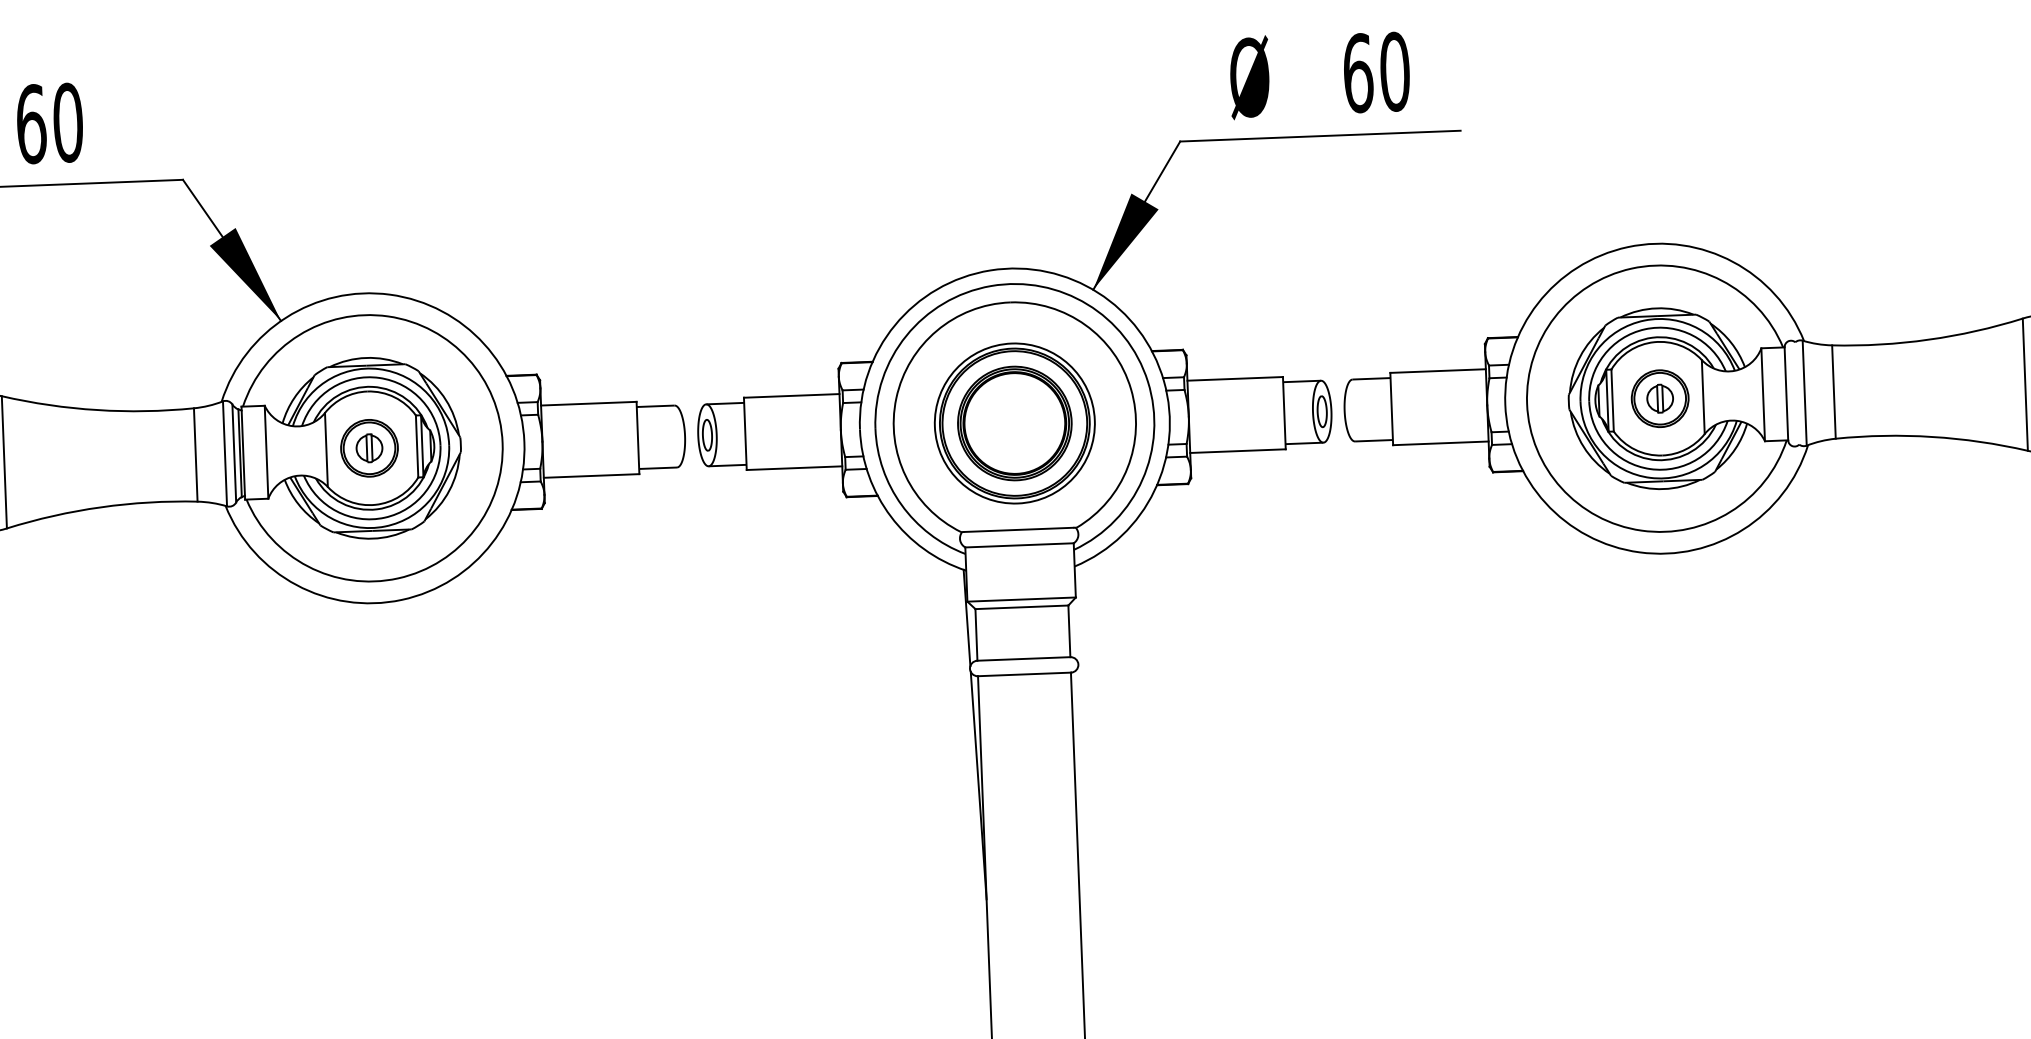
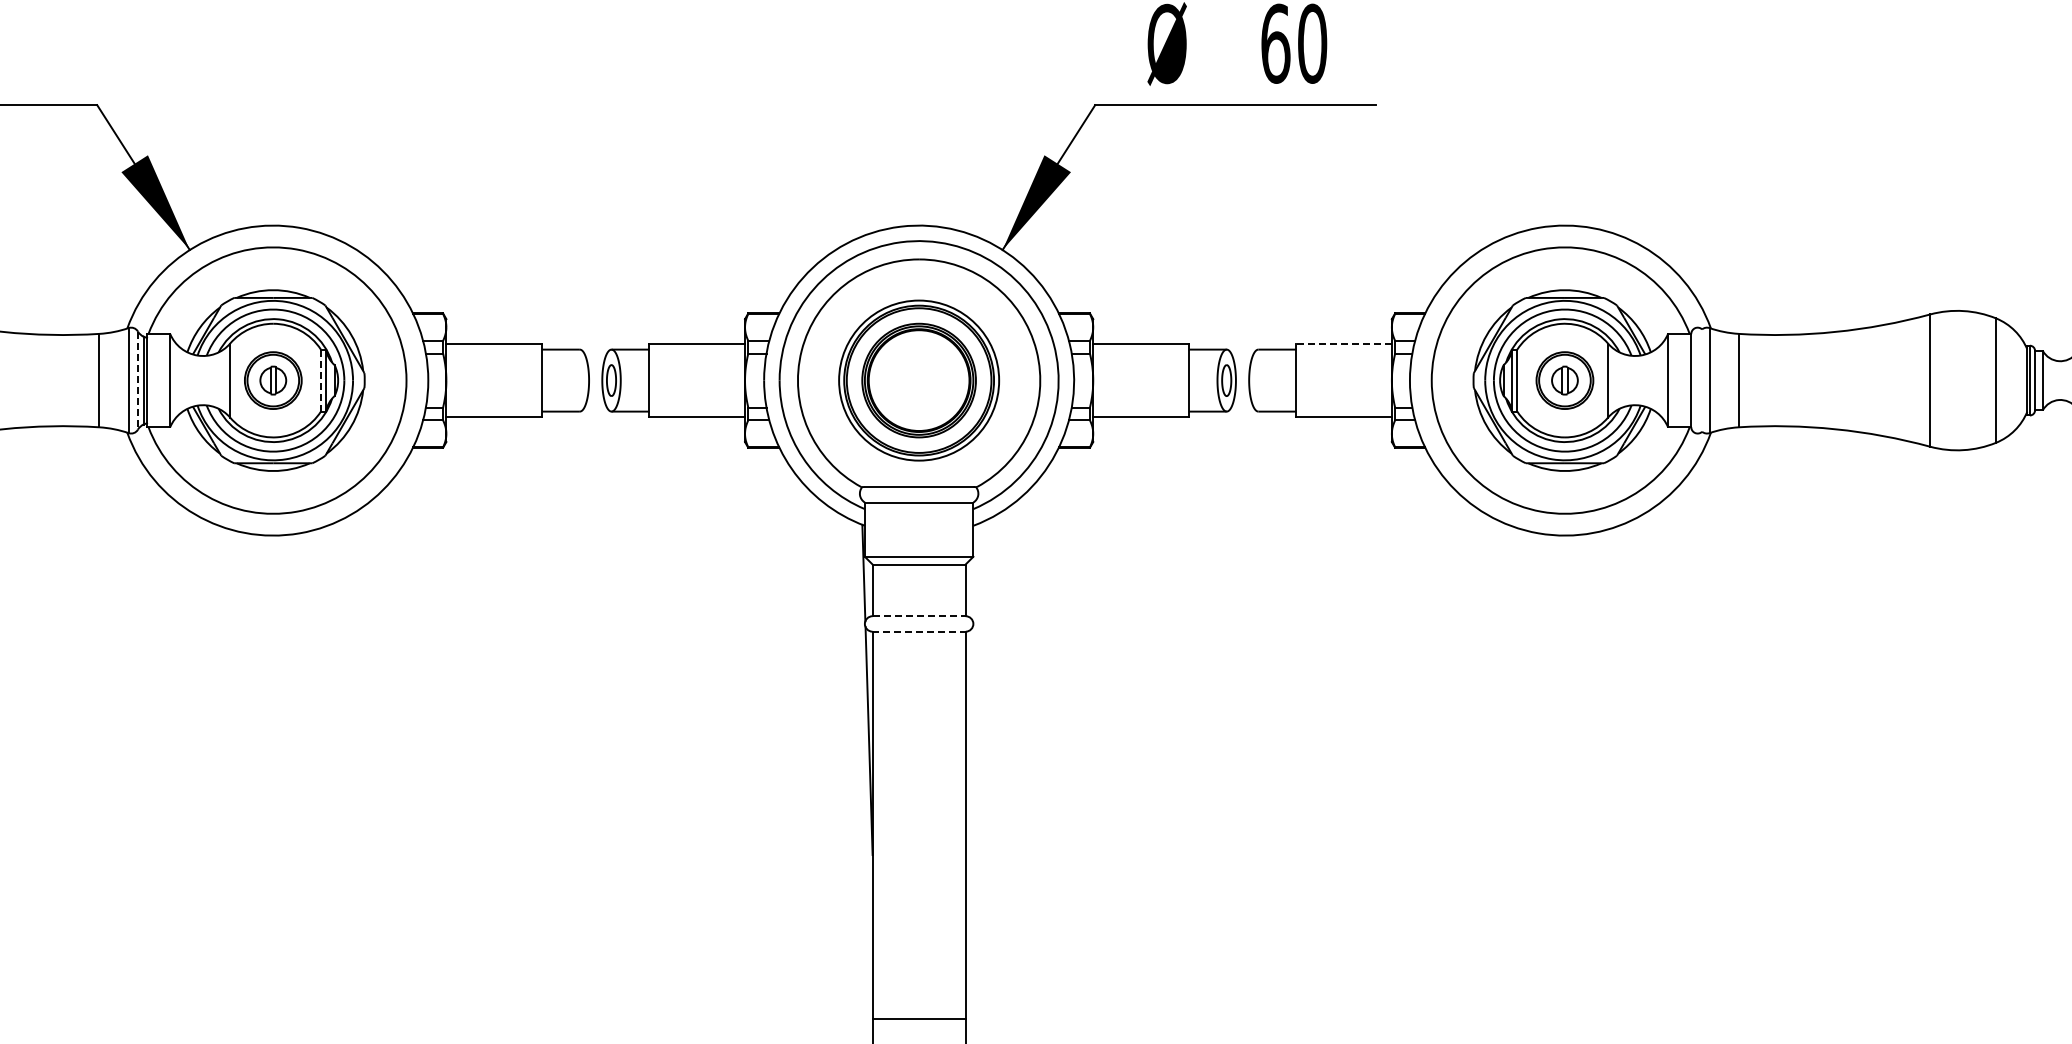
line: (1438, 371) -> (1344, 344), solid -> dashed
line: (416, 446) -> (320, 380), solid -> dashed
line: (233, 454) -> (137, 381), solid -> dashed
line: (1024, 659) -> (919, 616), solid -> dashed
line: (1024, 674) -> (919, 631), solid -> dashed

